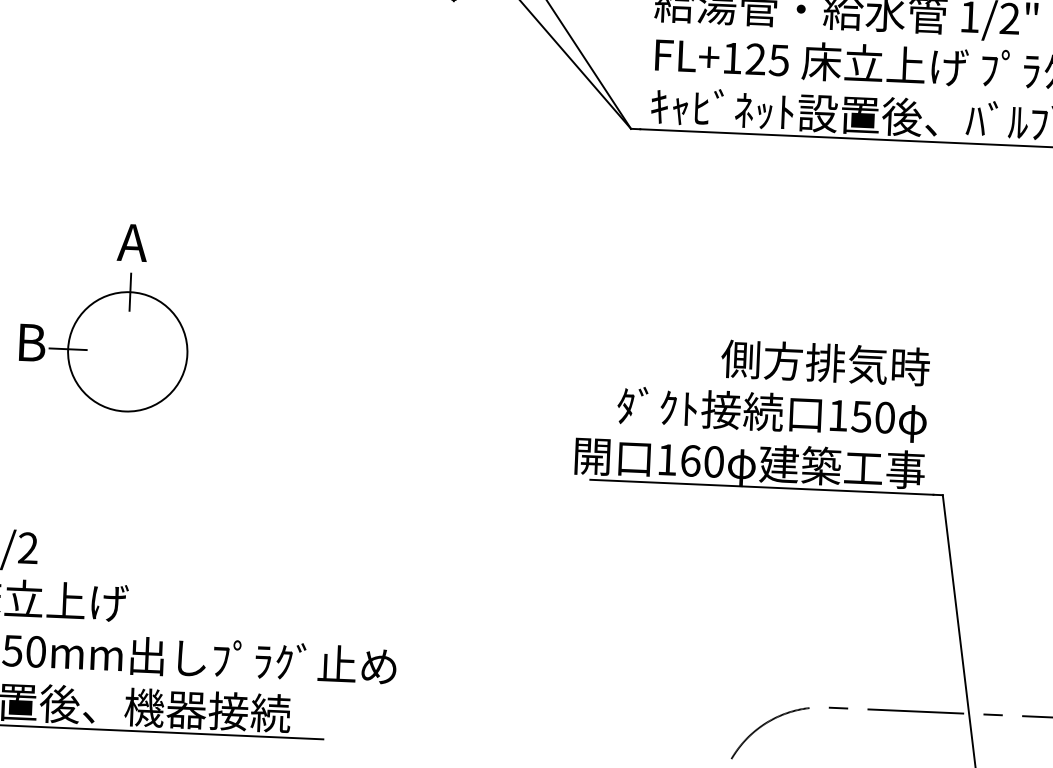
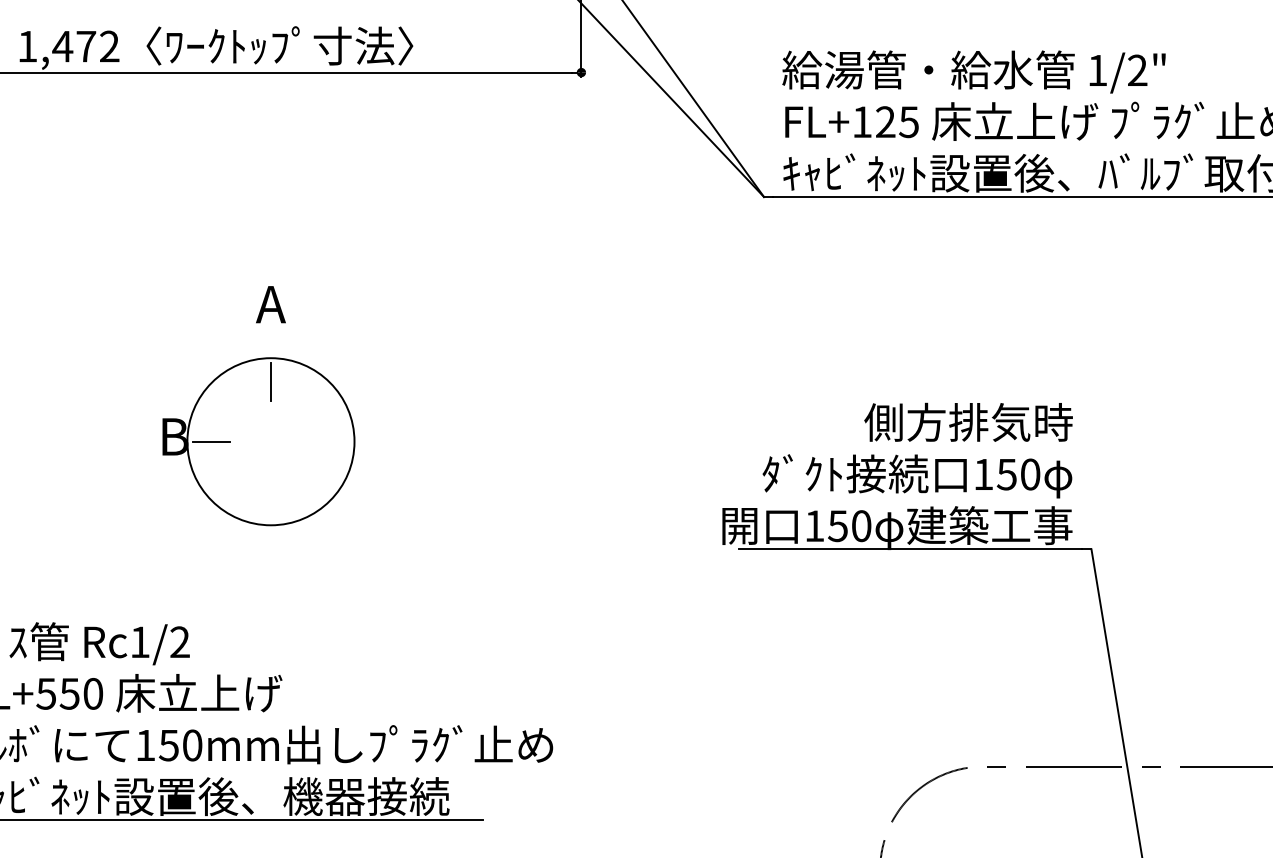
text: (132, 242) -> (270, 304), moved
circle: (127, 351) -> (270, 441), size x1.4
text: (691, 461) -> (838, 526), 160 -> 150

